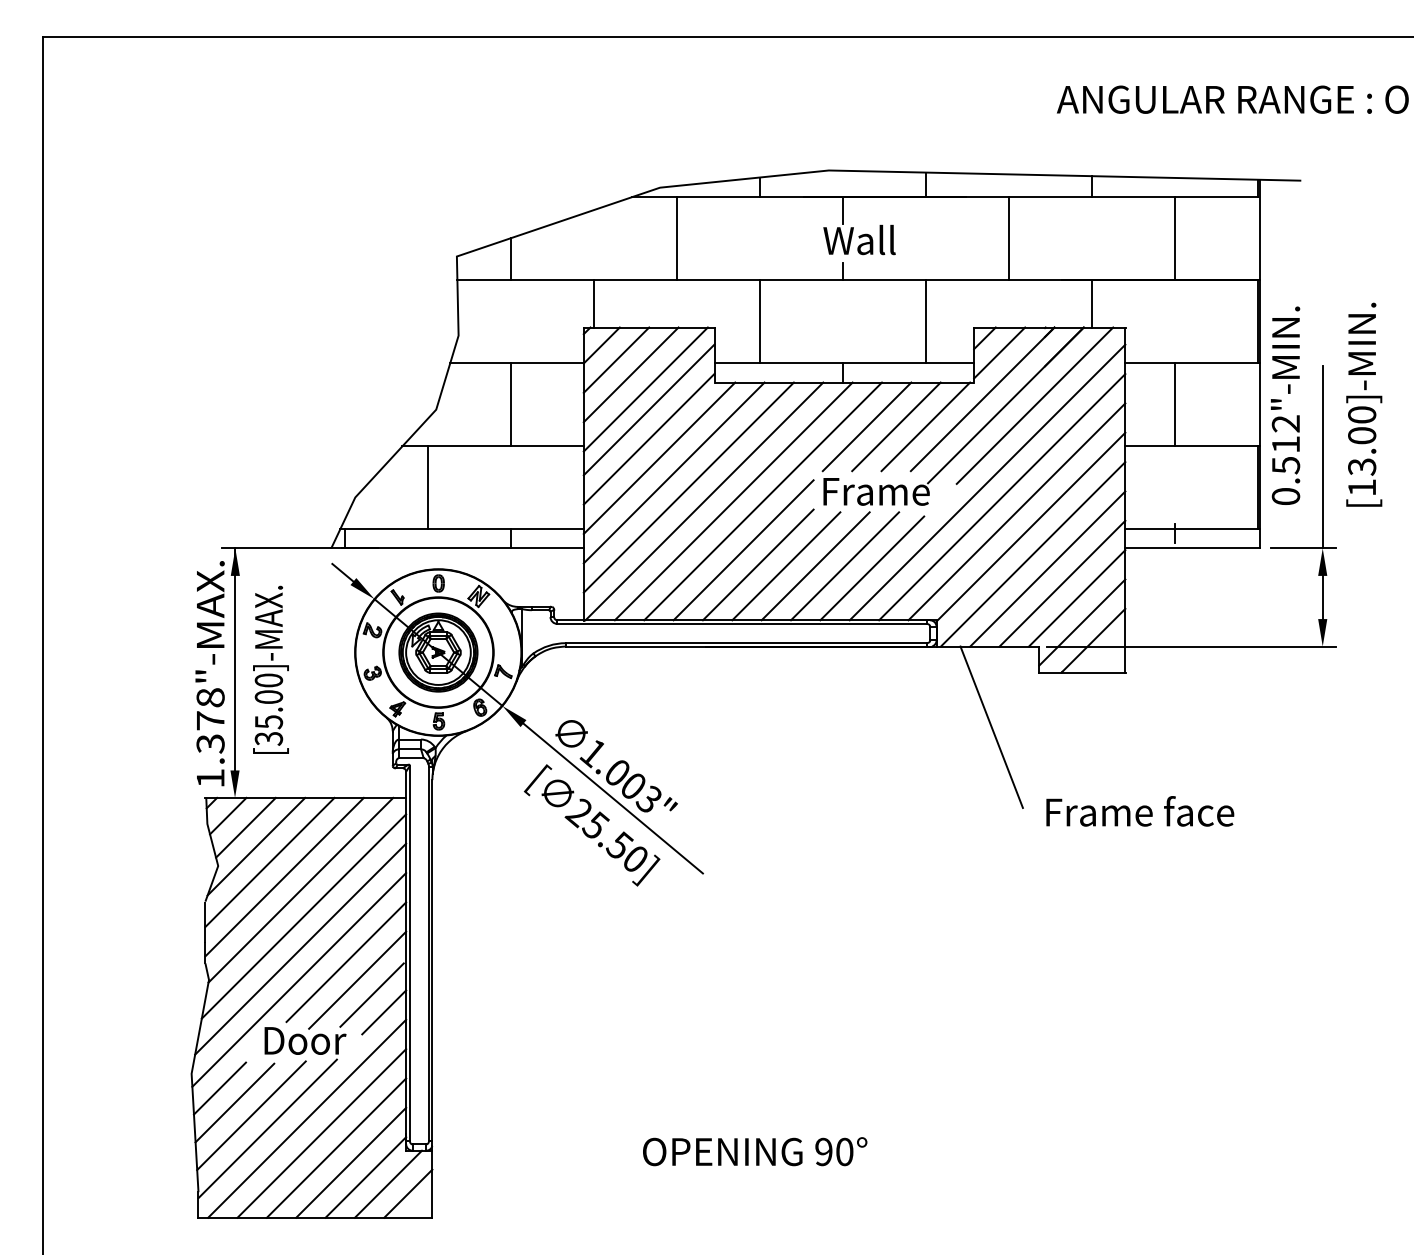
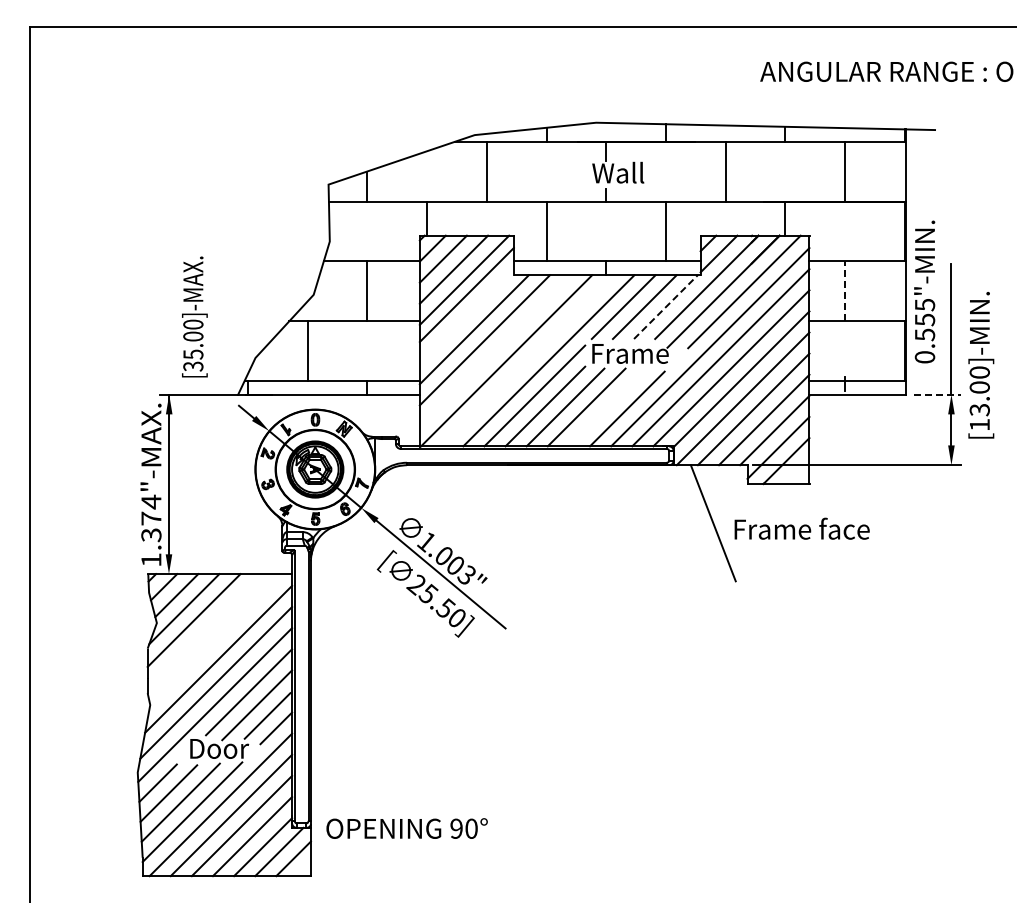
line: (1175, 405) -> (845, 291), solid -> dashed
text: (1364, 405) -> (981, 365), moved
line: (926, 425) -> (666, 306), solid -> dashed
text: (1285, 434) -> (924, 312), 0.512"-MIN. -> 0.555"-MIN.
line: (648, 439) -> (466, 316), removed
line: (688, 487) -> (495, 350), removed
line: (733, 501) -> (527, 360), removed
line: (1303, 548) -> (937, 394), solid -> dashed
line: (844, 566) -> (607, 407), removed
text: (270, 669) -> (194, 316), moved
text: (210, 697) -> (151, 501), 1.378"-MAX. -> 1.374"-MAX.
text: (1139, 810) -> (801, 528), moved
line: (284, 877) -> (204, 631), removed
line: (299, 890) -> (215, 640), removed
text: (754, 1151) -> (406, 828), moved

